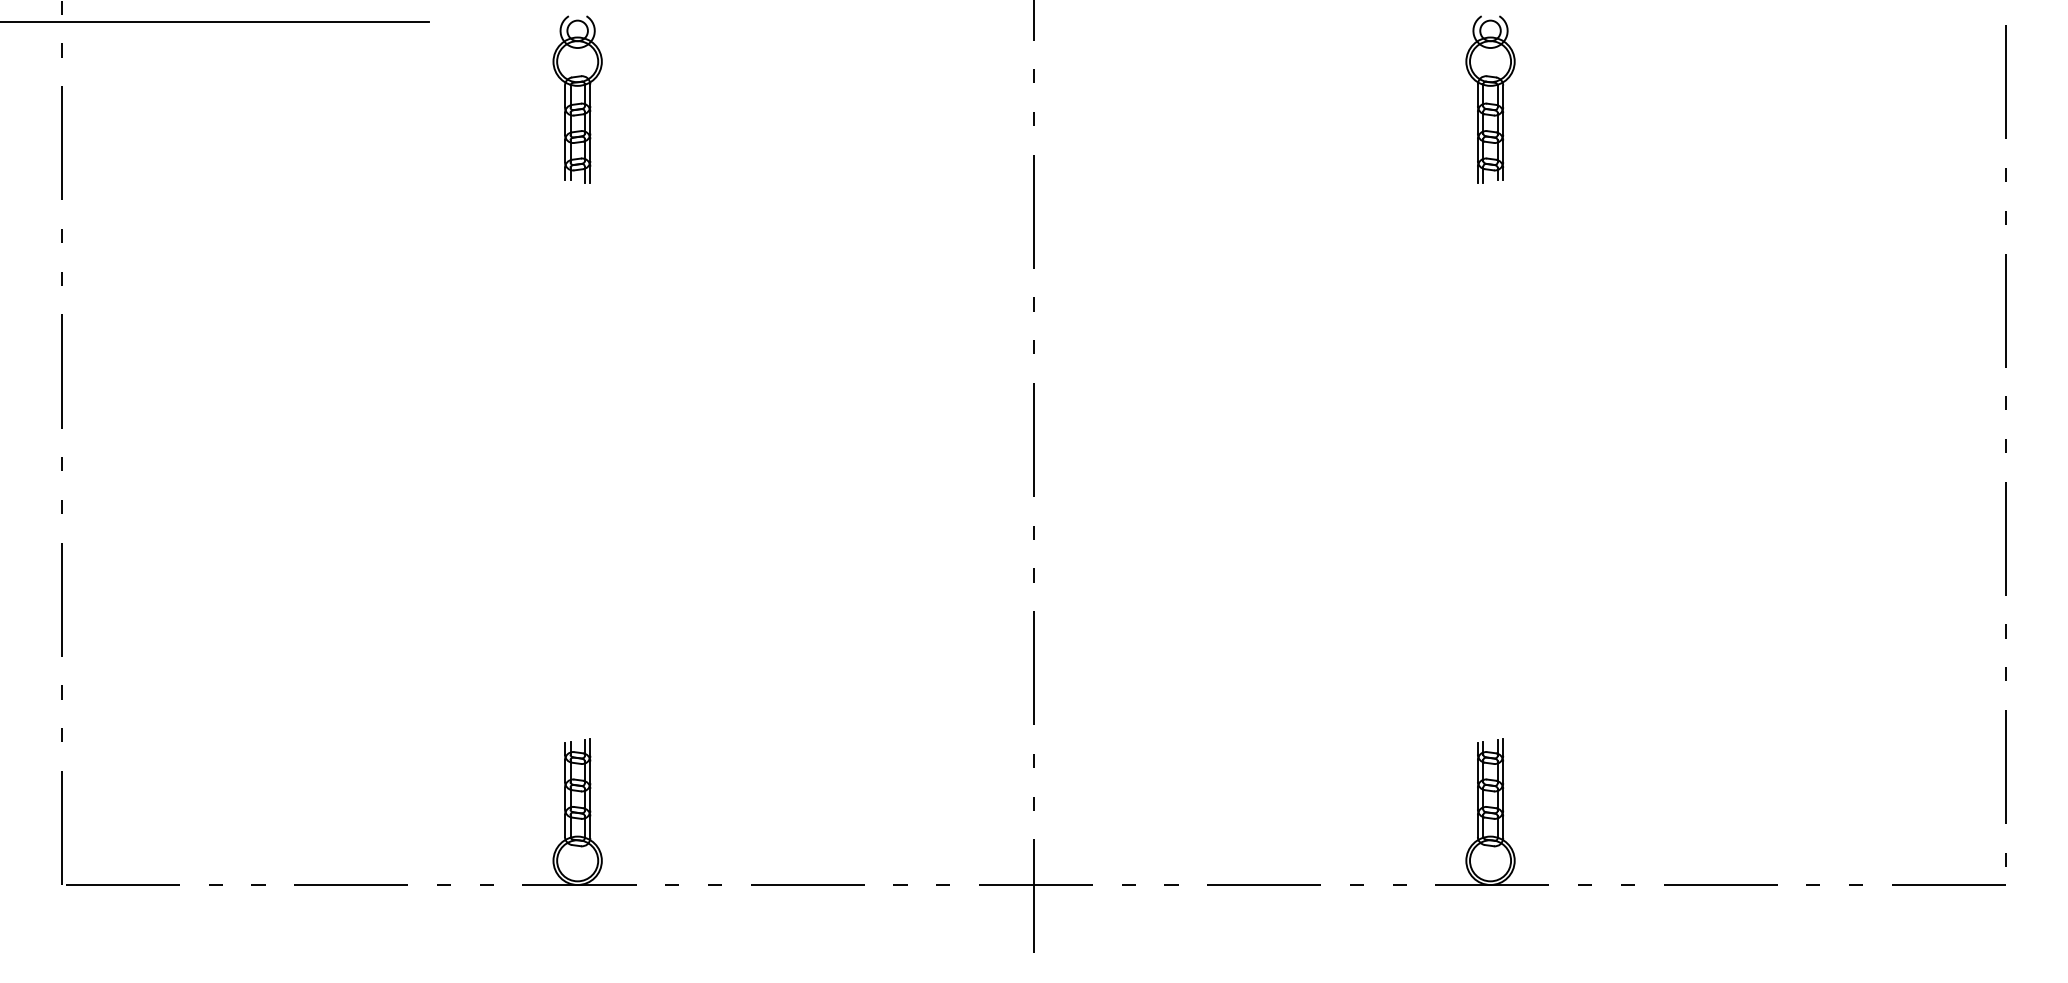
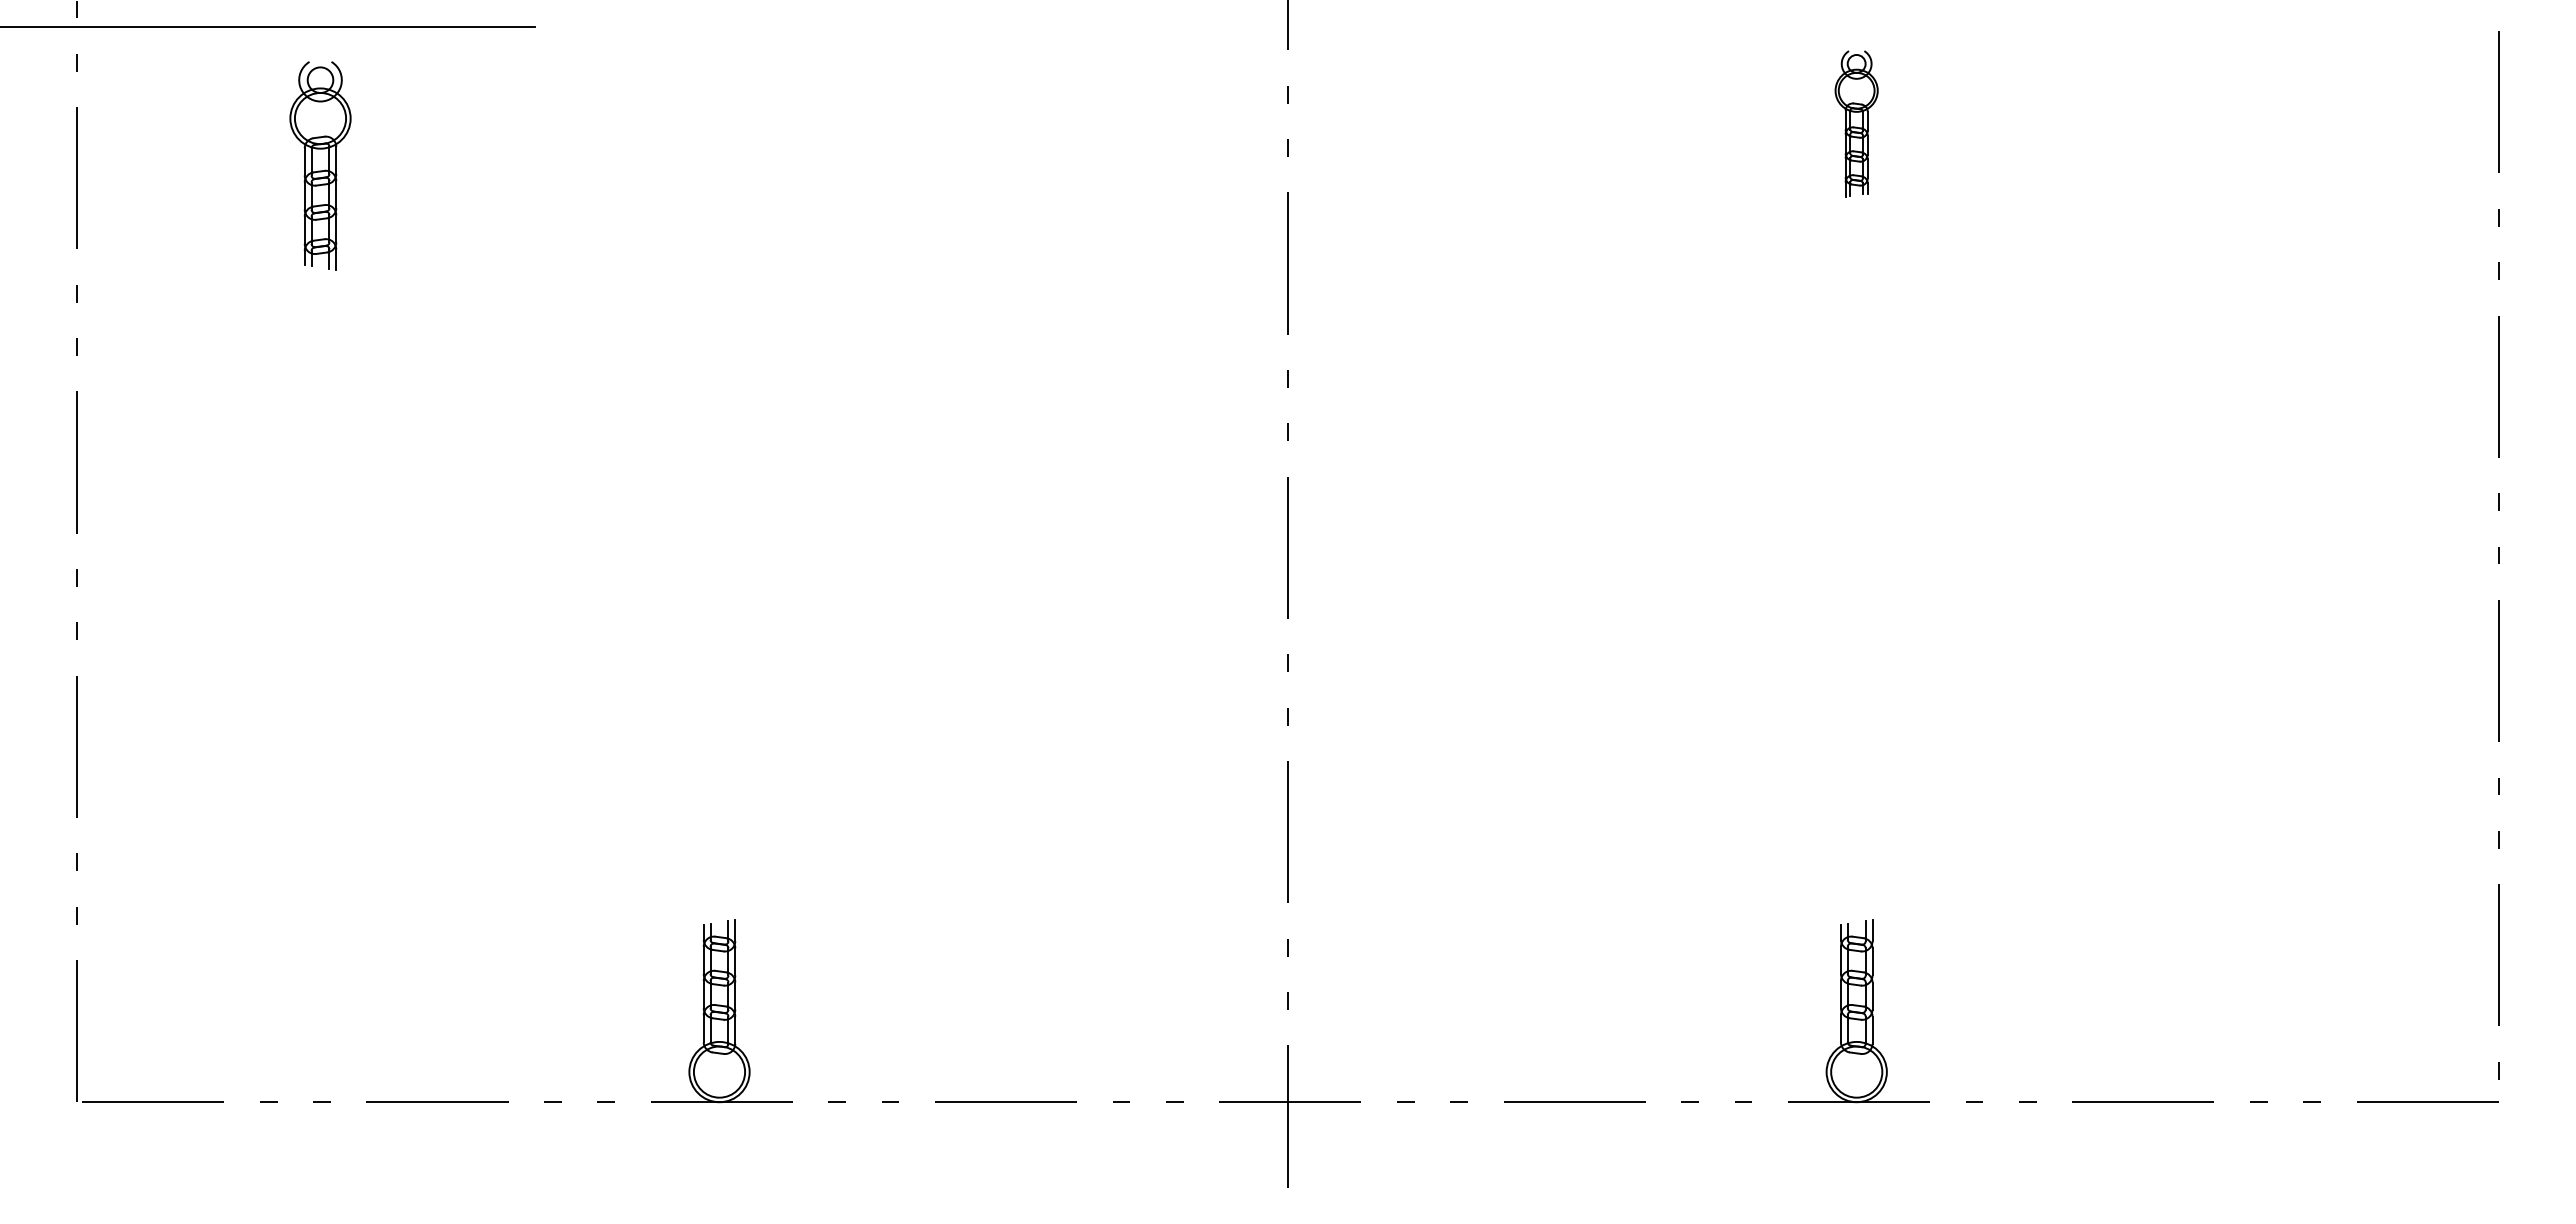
part: (577, 99) -> (320, 165), moved
part: (1490, 99) -> (1856, 123), size x0.7

